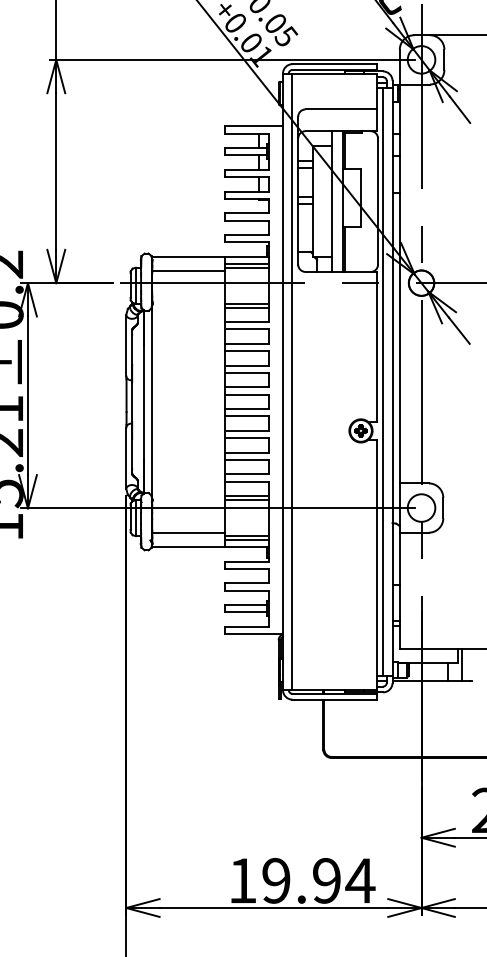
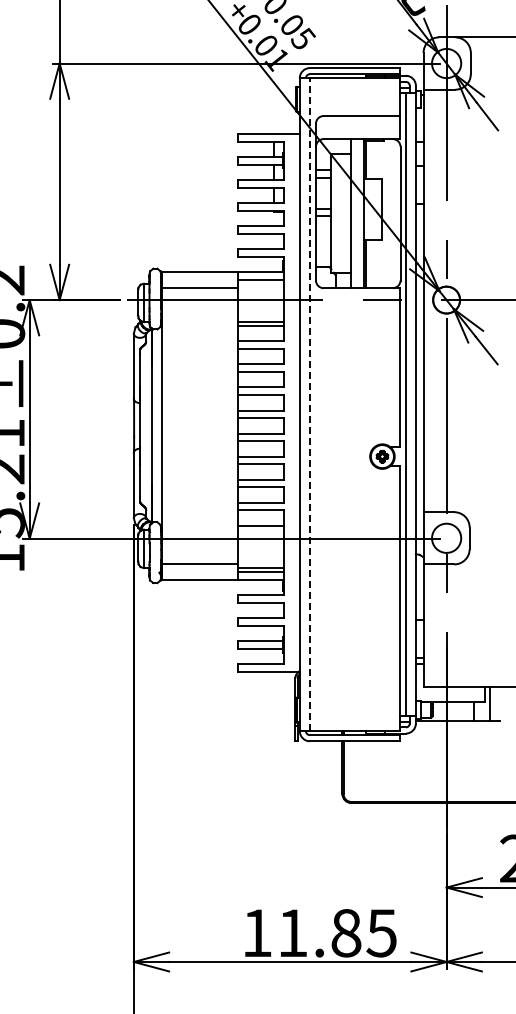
line: (246, 267) -> (261, 283), removed
line: (292, 381) -> (309, 404), solid -> dashed
line: (246, 499) -> (261, 529), removed
text: (318, 881) -> (337, 933), 19.94 -> 11.85

